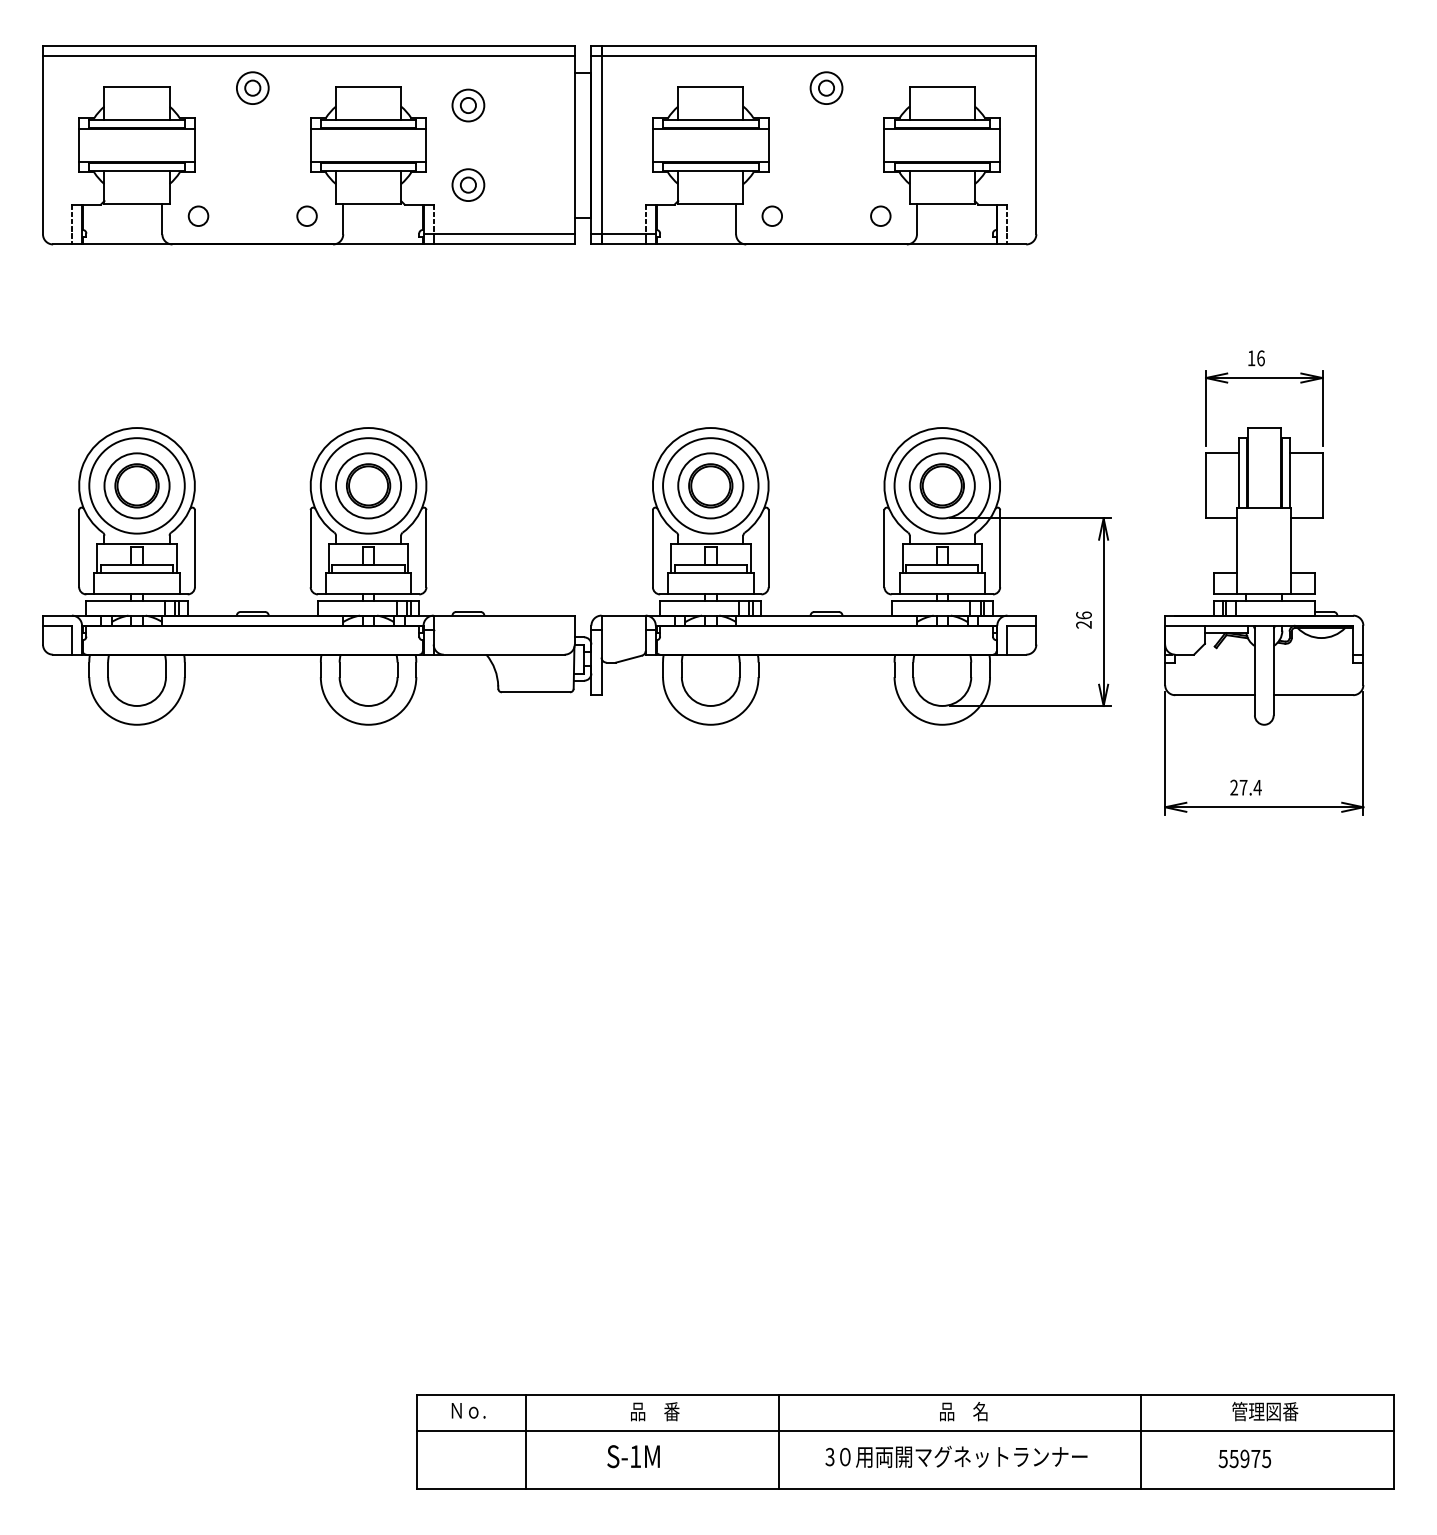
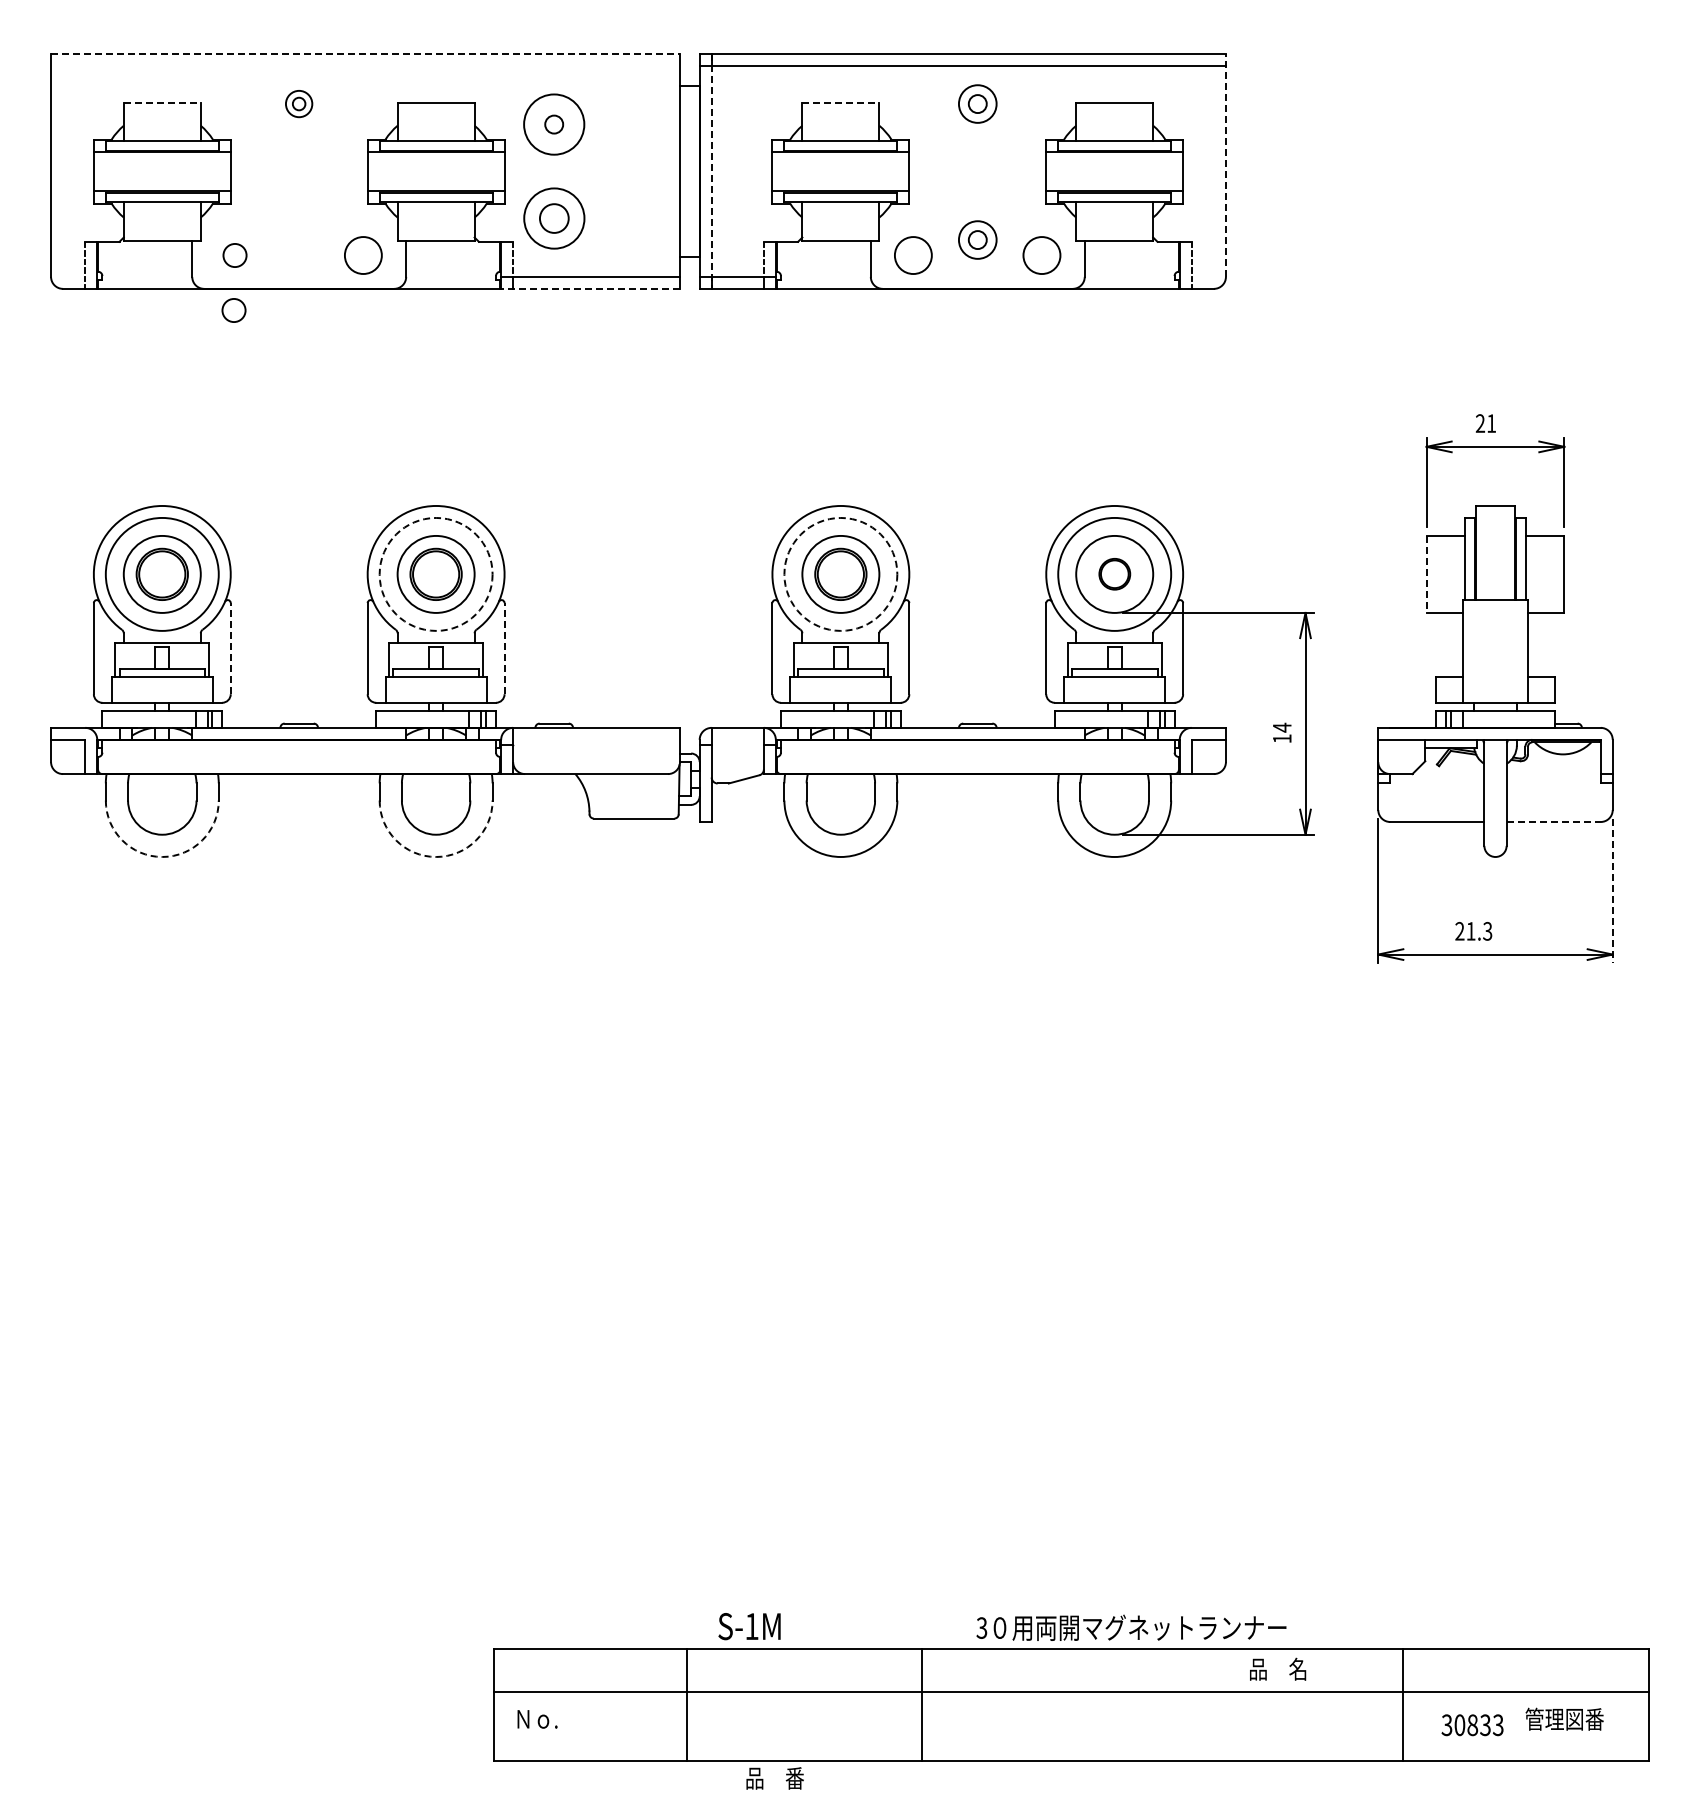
line: (309, 46) -> (366, 54), solid -> dashed
line: (308, 56) -> (365, 66), removed
line: (137, 86) -> (162, 102), solid -> dashed
line: (710, 86) -> (840, 102), solid -> dashed
part: (252, 87) -> (298, 103), size x0.7
circle: (468, 105) -> (554, 124), size x1.6
line: (1035, 140) -> (1225, 165), solid -> dashed
line: (601, 146) -> (711, 172), solid -> dashed
part: (467, 184) -> (553, 218), size x1.6
part: (826, 202) -> (977, 239), added
circle: (306, 216) -> (362, 255), size x1.6
circle: (772, 216) -> (913, 255), size x1.6
circle: (880, 216) -> (1041, 255), size x1.6
line: (499, 244) -> (590, 288), solid -> dashed
circle: (197, 262) -> (233, 310), added
text: (1255, 358) -> (1485, 423), 16 -> 21
circle: (368, 485) -> (435, 573), solid -> dashed
circle: (710, 485) -> (840, 573), solid -> dashed
part: (942, 485) -> (1114, 573), size x0.6
line: (1205, 485) -> (1426, 574), solid -> dashed
line: (194, 548) -> (230, 648), solid -> dashed
line: (426, 548) -> (504, 648), solid -> dashed
text: (1083, 619) -> (1281, 732), 26 -> 14
line: (1314, 695) -> (1554, 822), solid -> dashed
arc: (137, 725) -> (162, 857), solid -> dashed
arc: (368, 725) -> (436, 857), solid -> dashed
line: (1363, 753) -> (1612, 891), solid -> dashed
text: (1250, 786) -> (1479, 930), 27.4 -> 21.3
text: (468, 1410) -> (537, 1719), moved
text: (964, 1410) -> (1278, 1668), moved
text: (1265, 1410) -> (1564, 1718), moved
text: (654, 1411) -> (774, 1778), moved
line: (526, 1441) -> (687, 1704), moved
line: (1140, 1441) -> (1403, 1704), moved
text: (633, 1456) -> (749, 1626), moved
text: (956, 1456) -> (1131, 1627), moved
text: (1244, 1459) -> (1472, 1725), 55975 -> 30833

